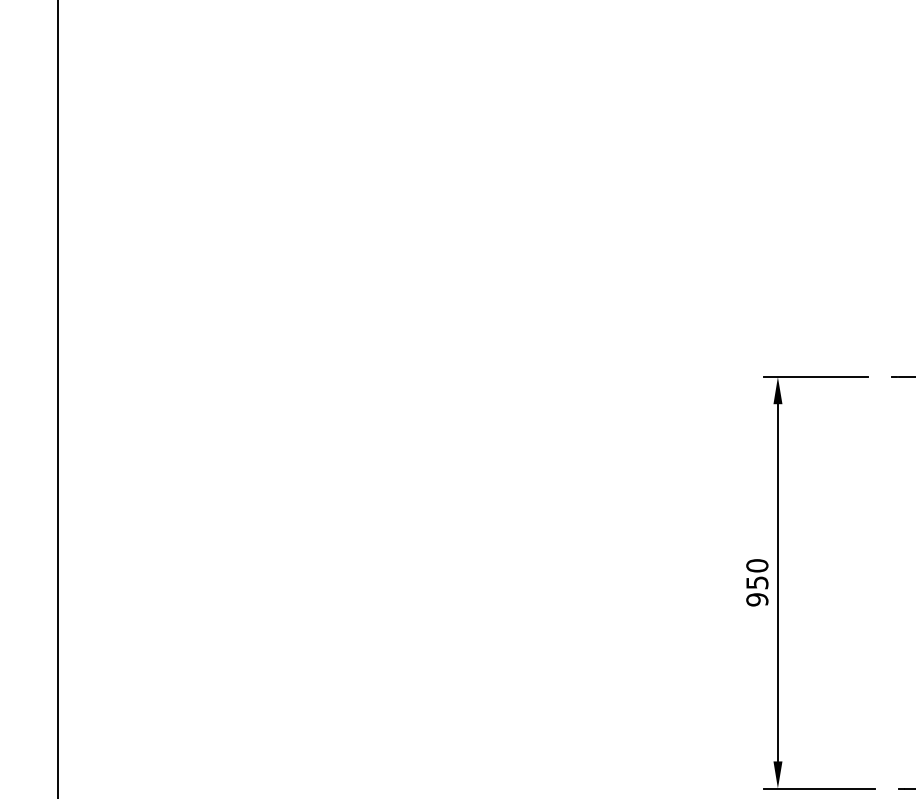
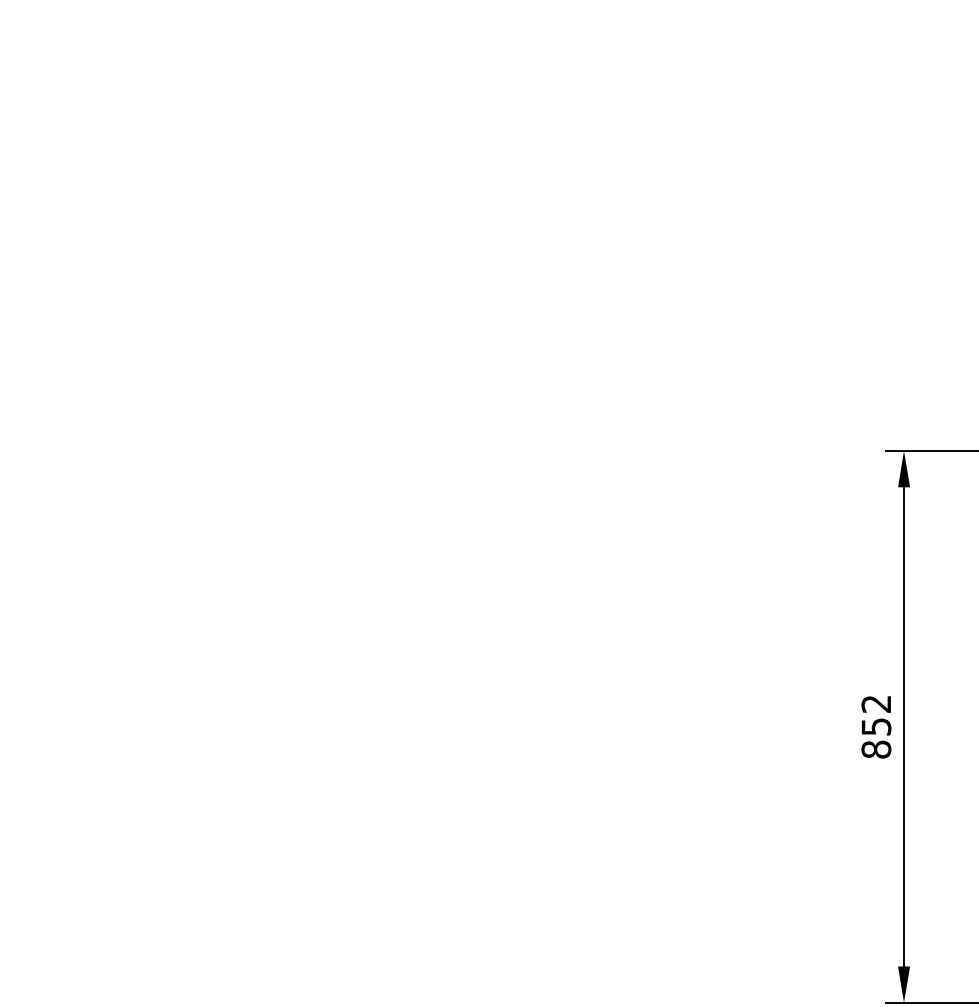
text: (757, 582) -> (876, 726), 950 -> 852

